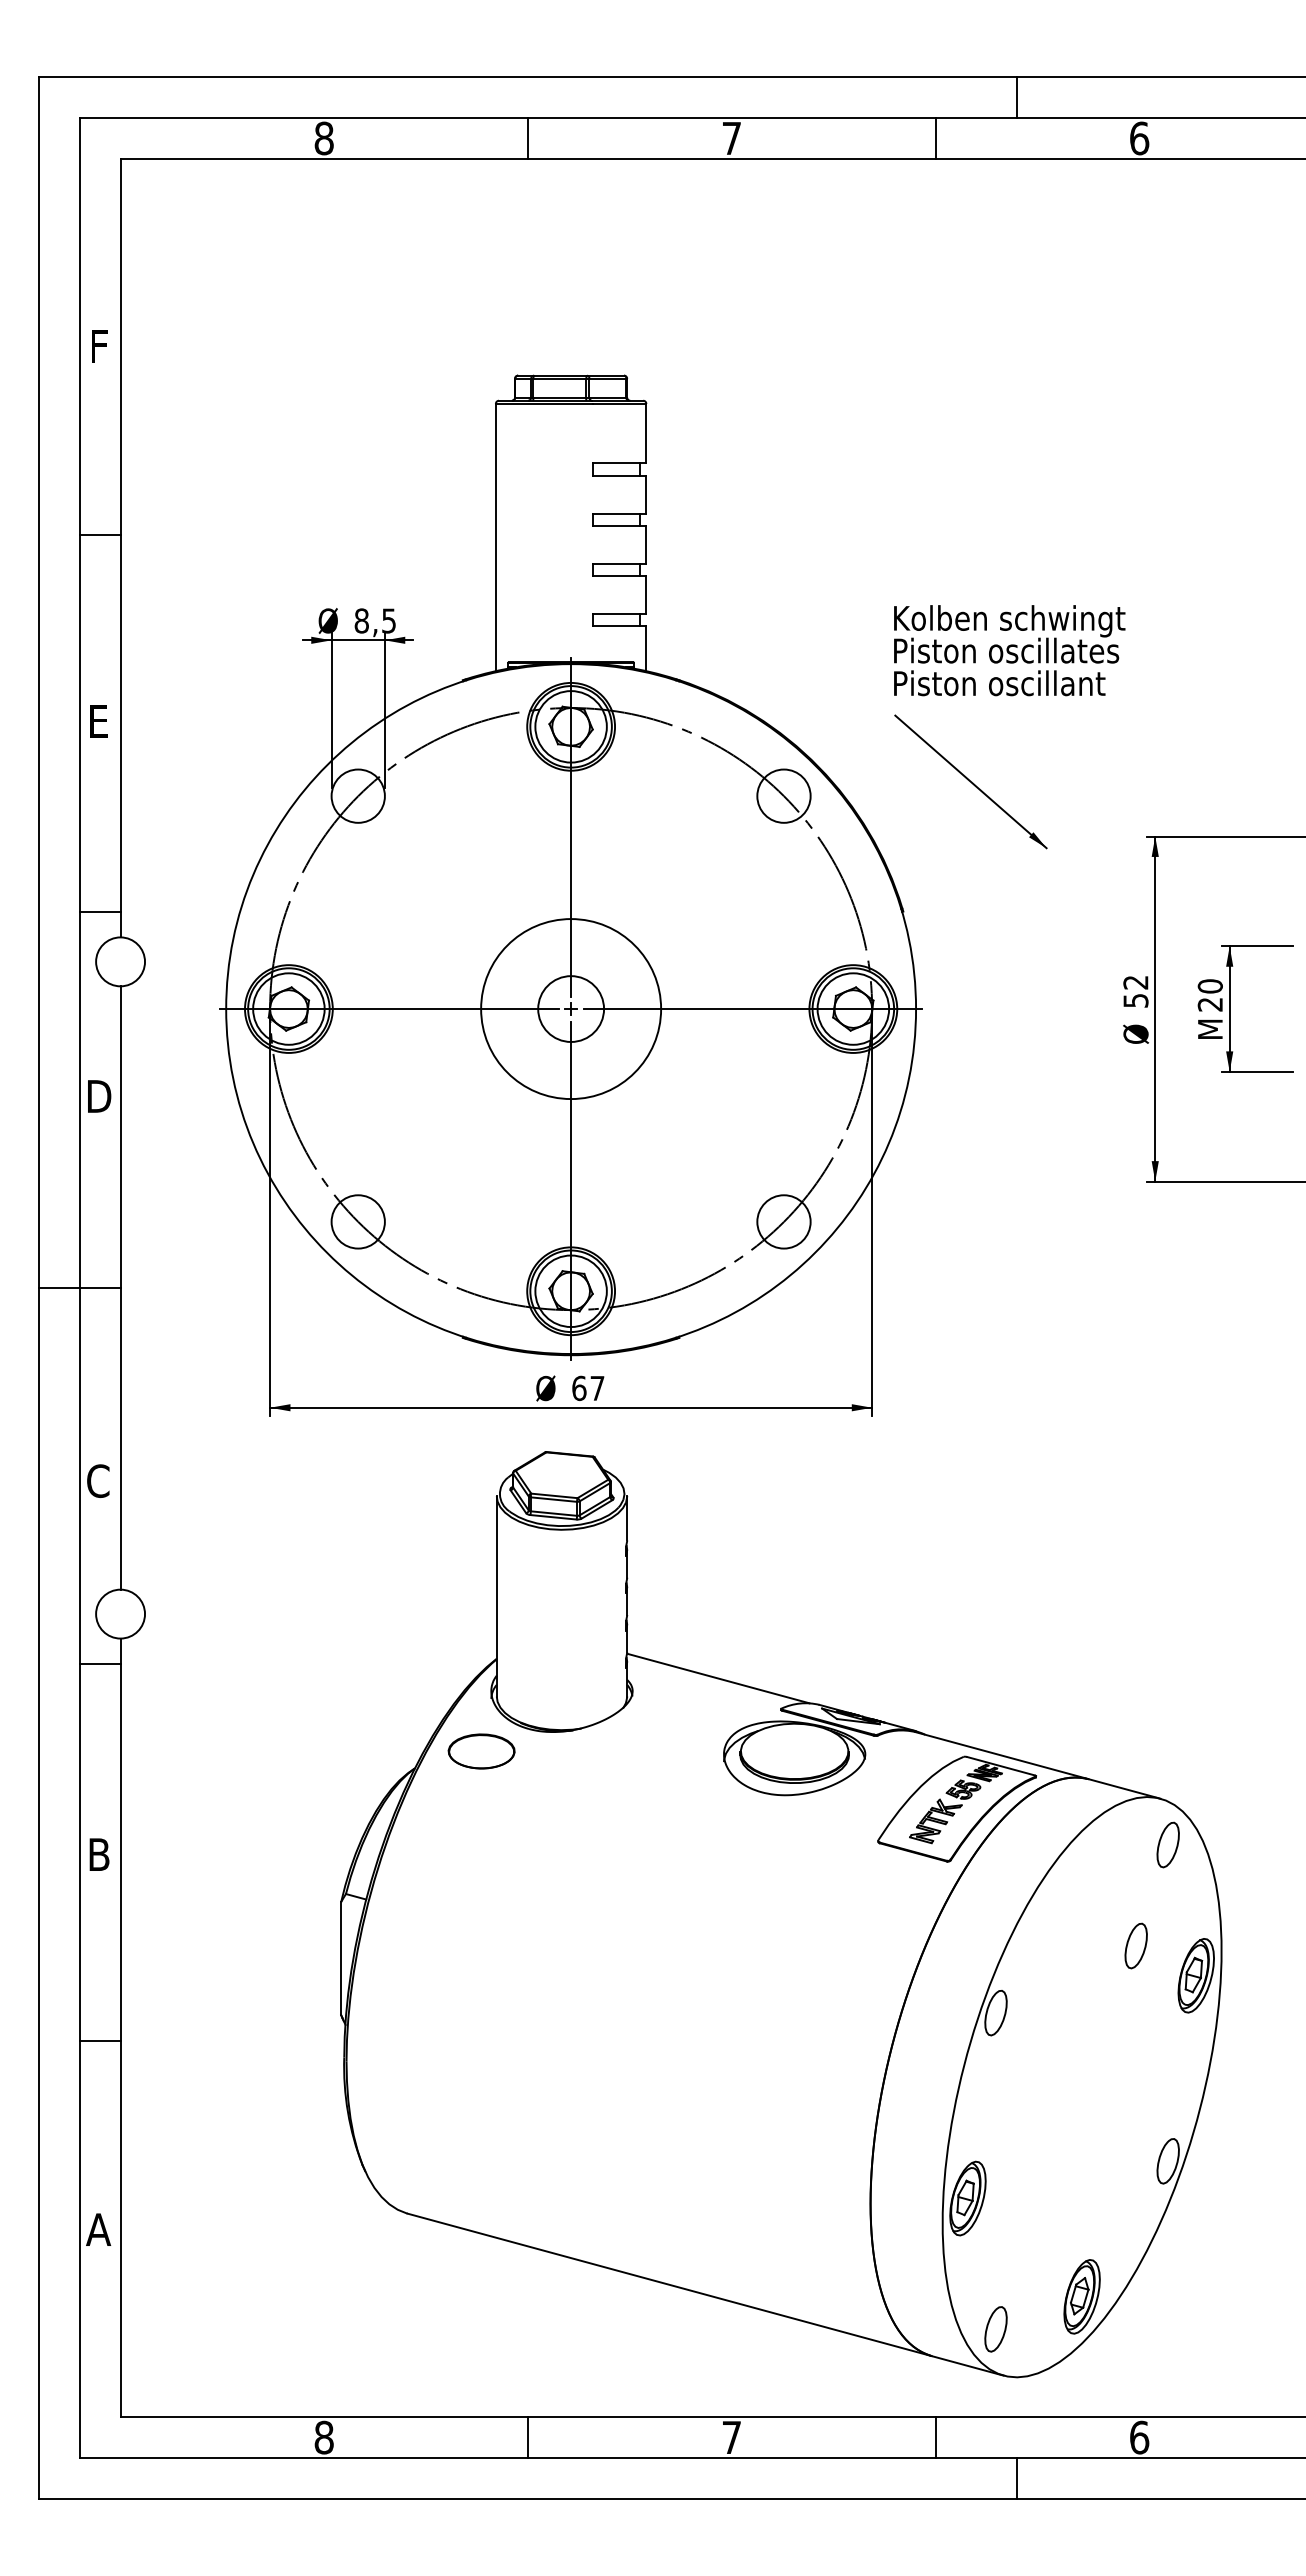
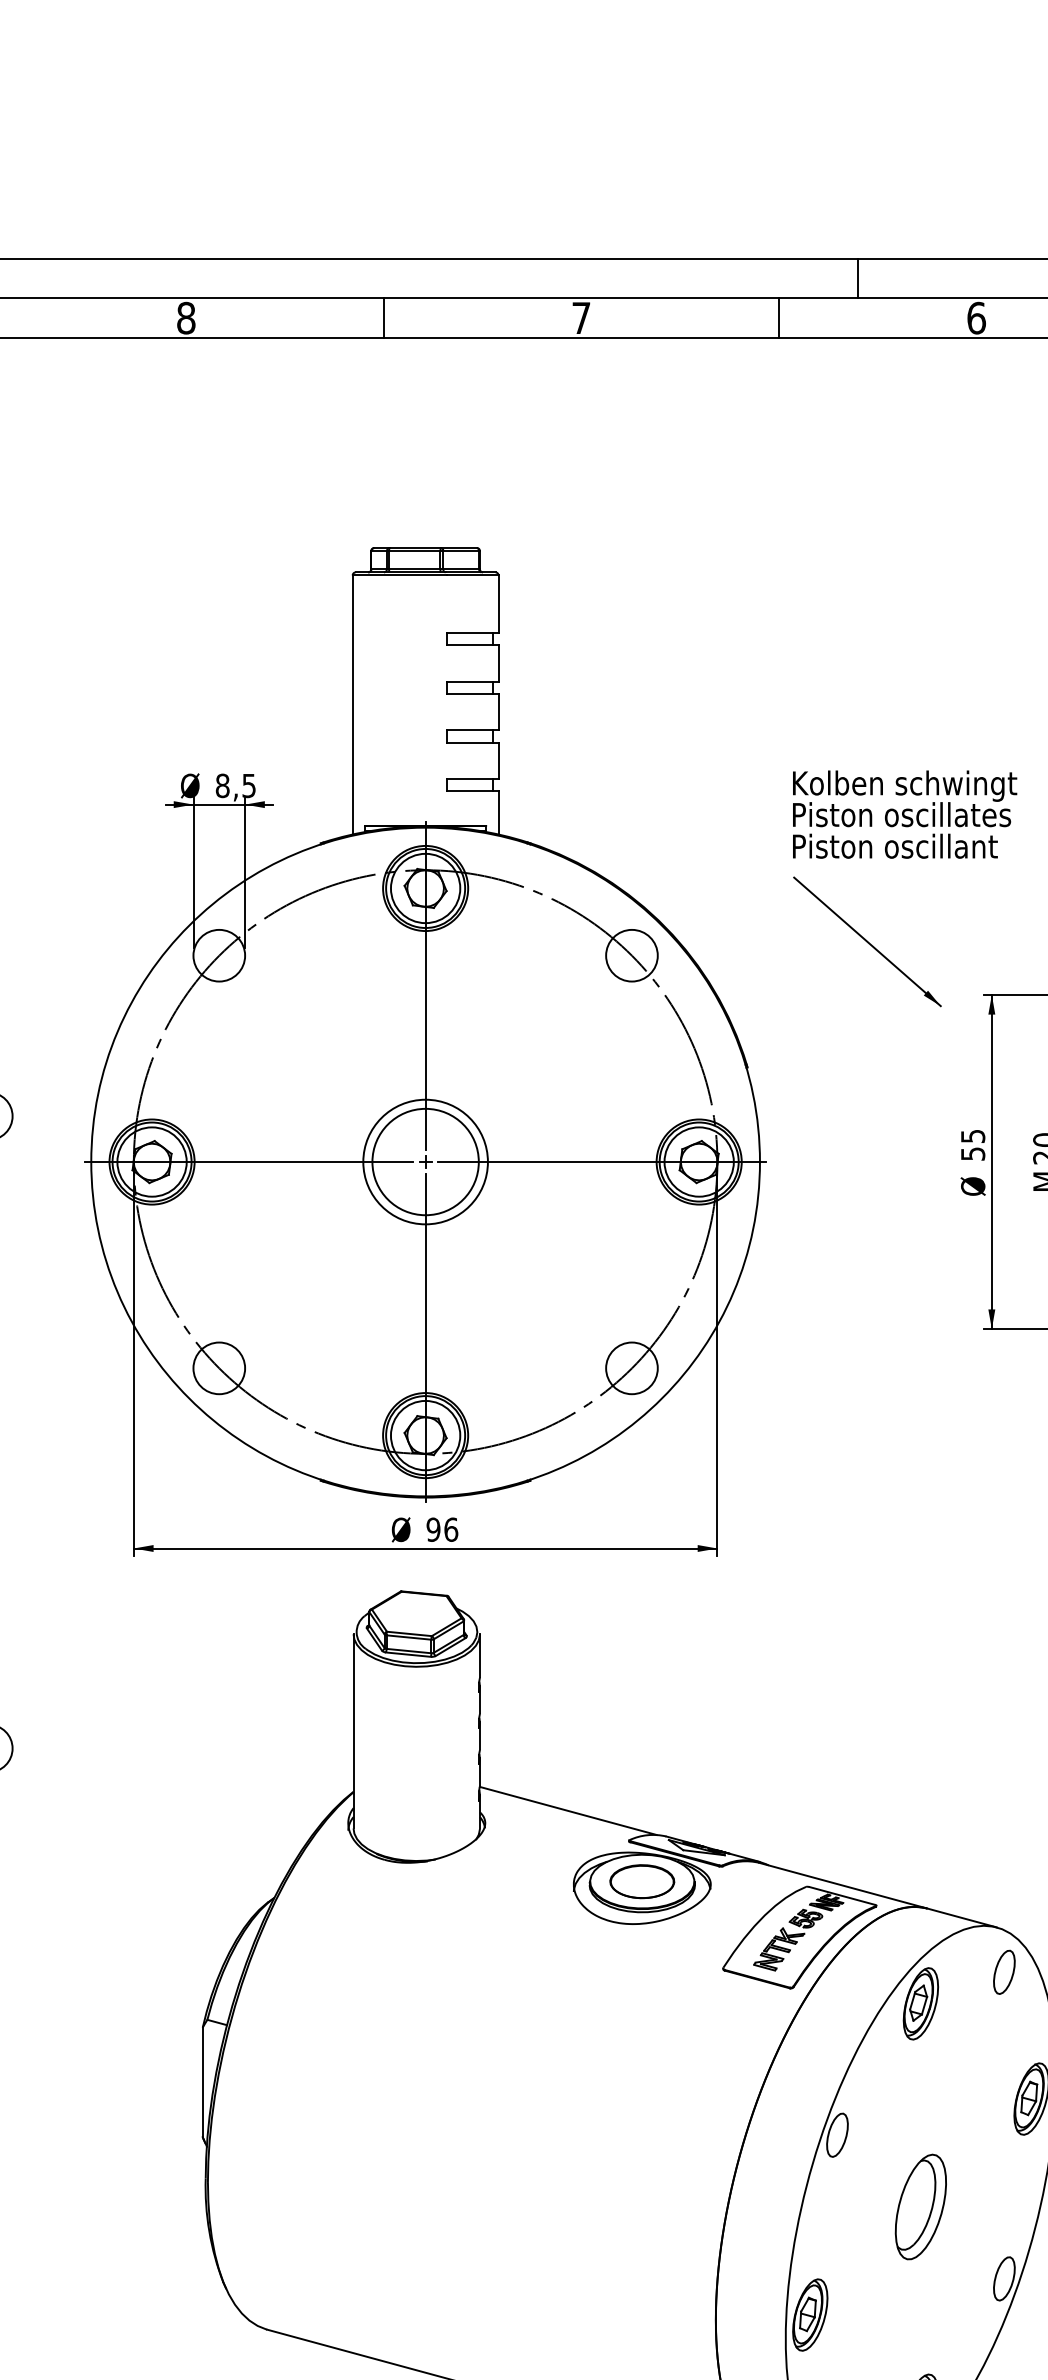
part: (1010, 696) -> (905, 859), moved
text: (1135, 982) -> (972, 1136), 52 -> 55
circle: (570, 1008) -> (425, 1161), size x0.71
circle: (571, 1008) -> (425, 1161), size x1.67
text: (588, 1388) -> (442, 1529), 67 -> 96
part: (481, 1751) -> (642, 1881), moved
part: (1081, 1877) -> (920, 2003), added
part: (1135, 1945) -> (972, 2069), removed
part: (1081, 2086) -> (920, 2206), added

